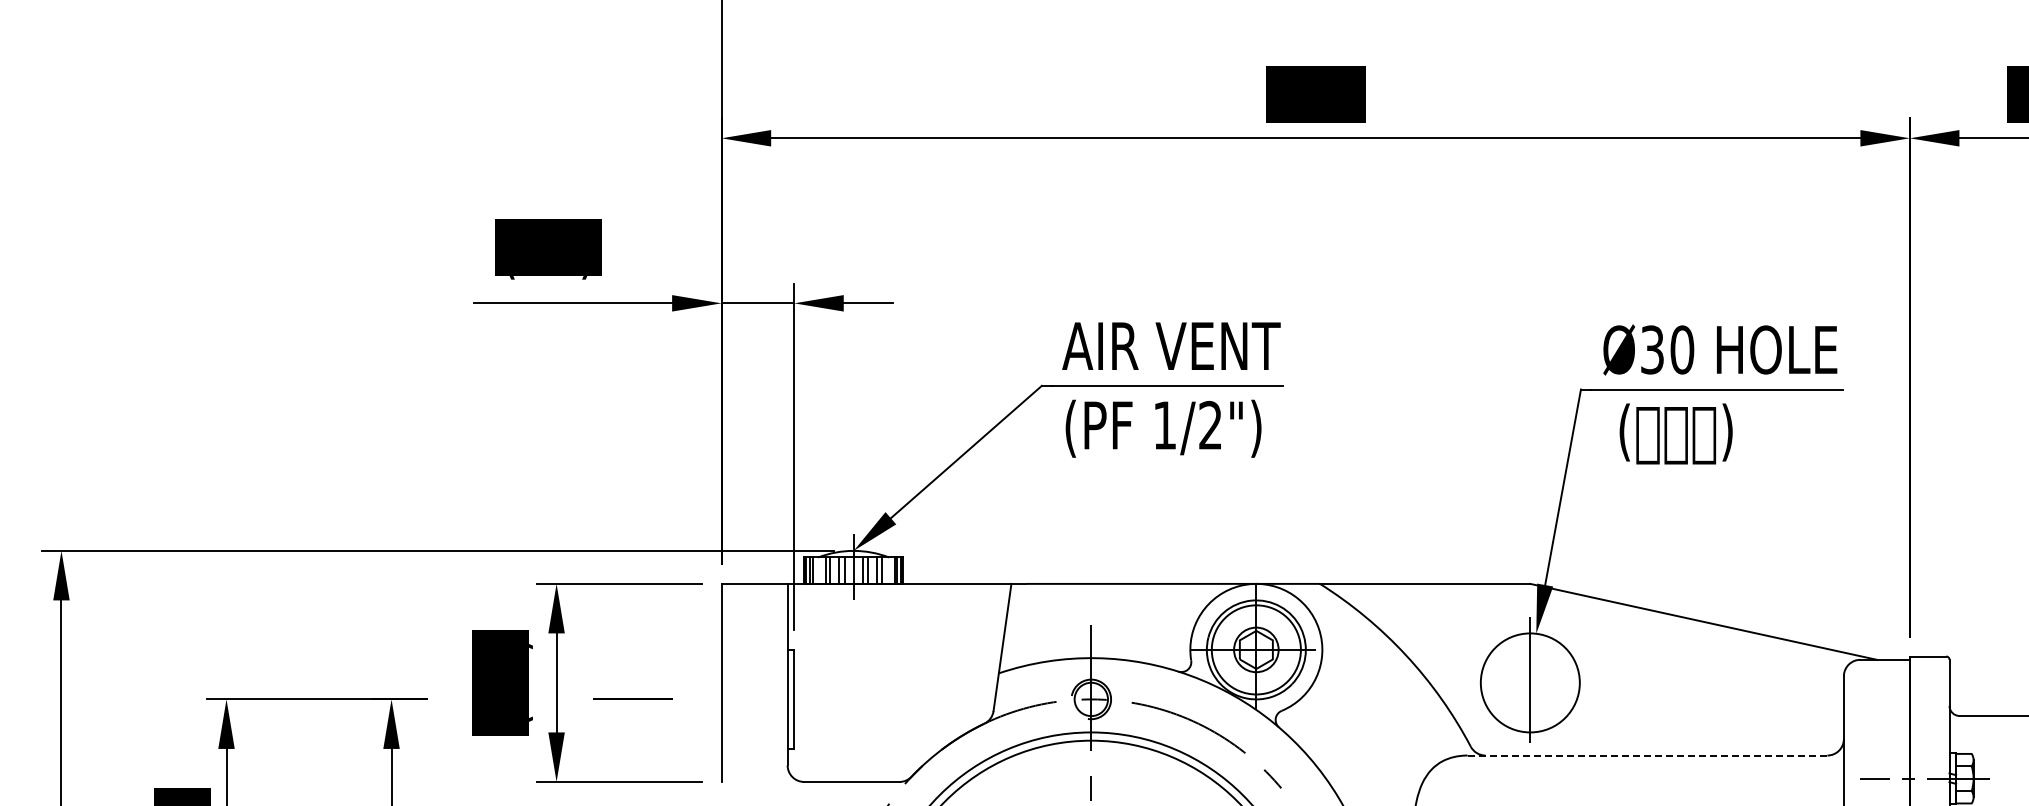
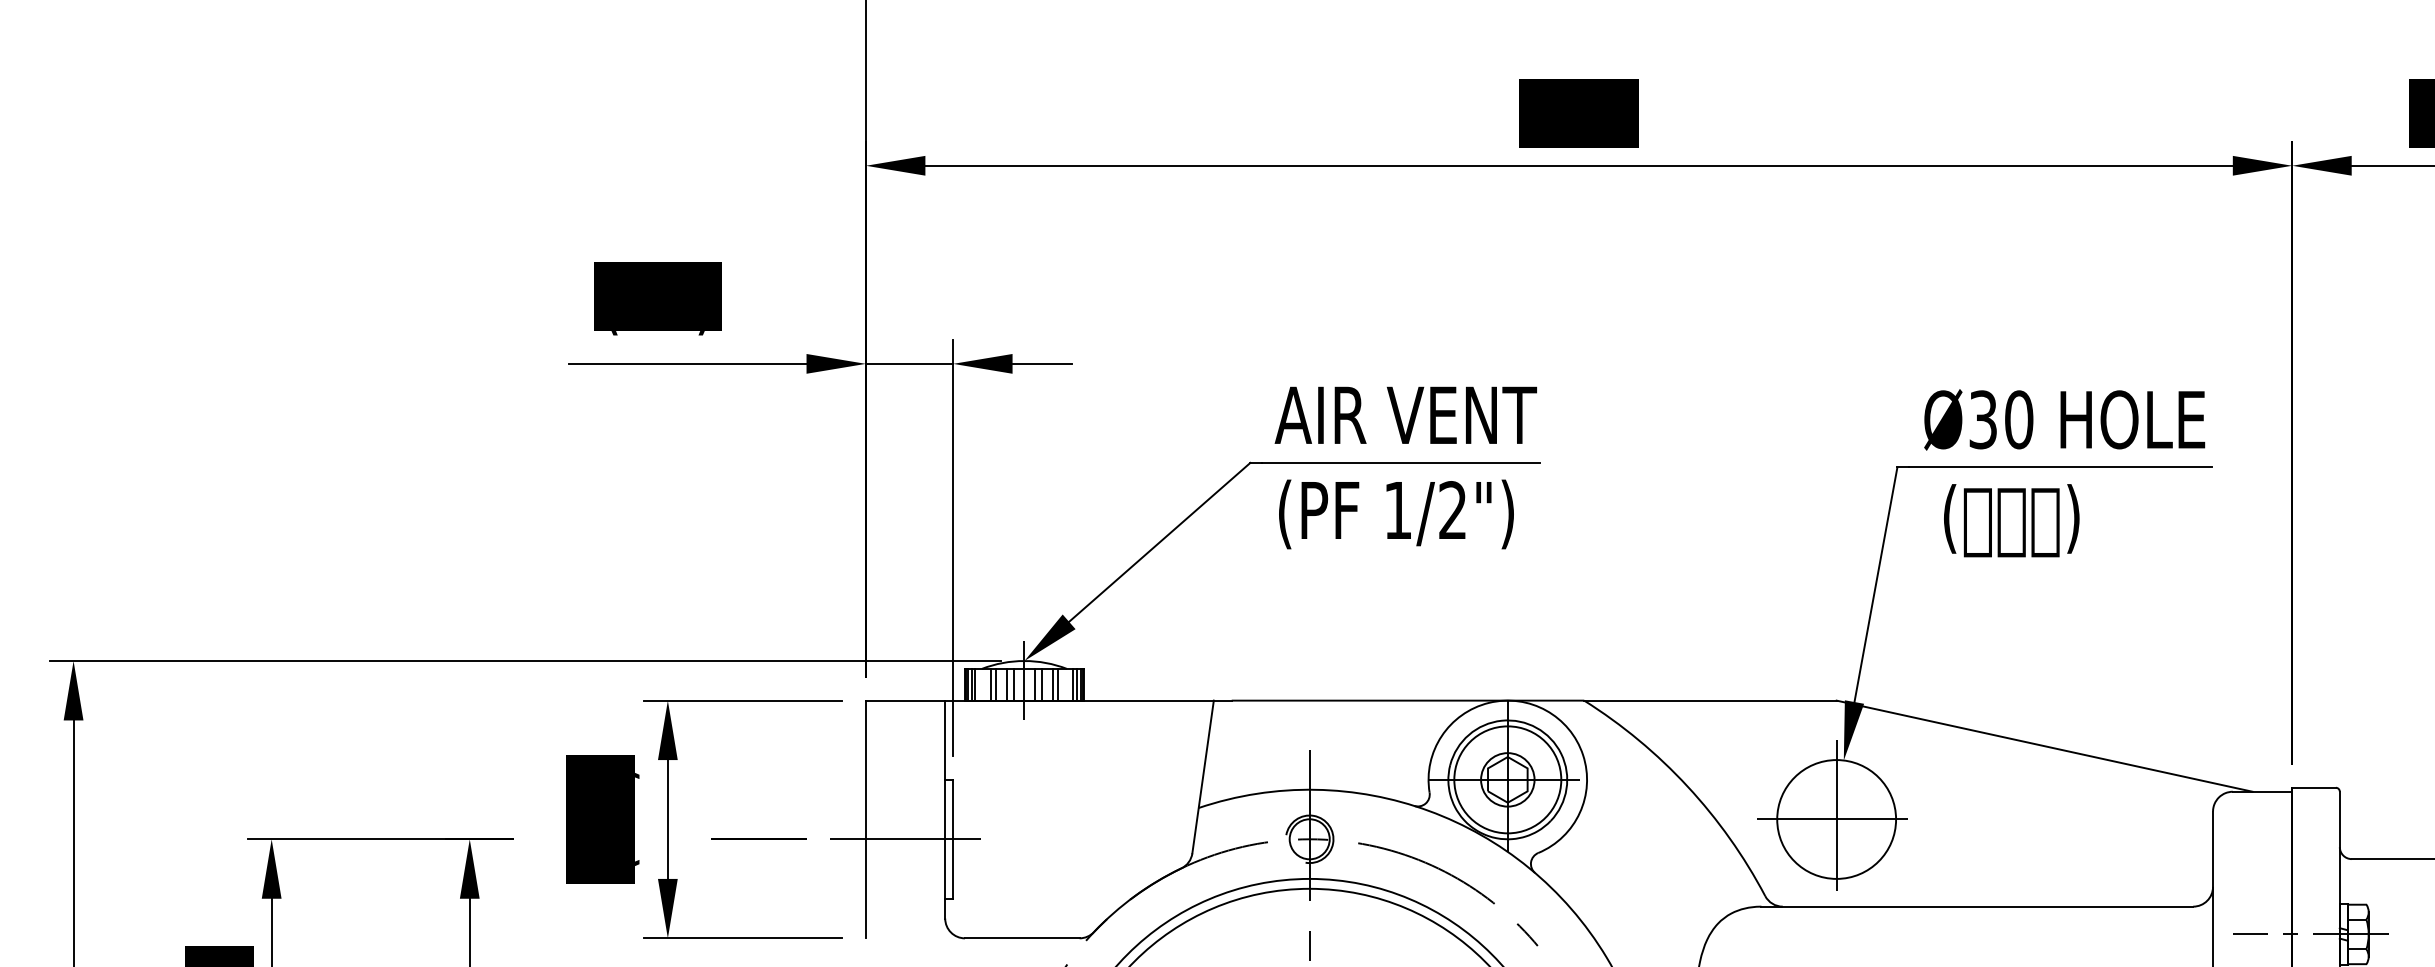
line: (1530, 682) -> (1836, 818), added
line: (756, 699) -> (907, 839), added
line: (1647, 755) -> (1977, 906), dashed -> solid

